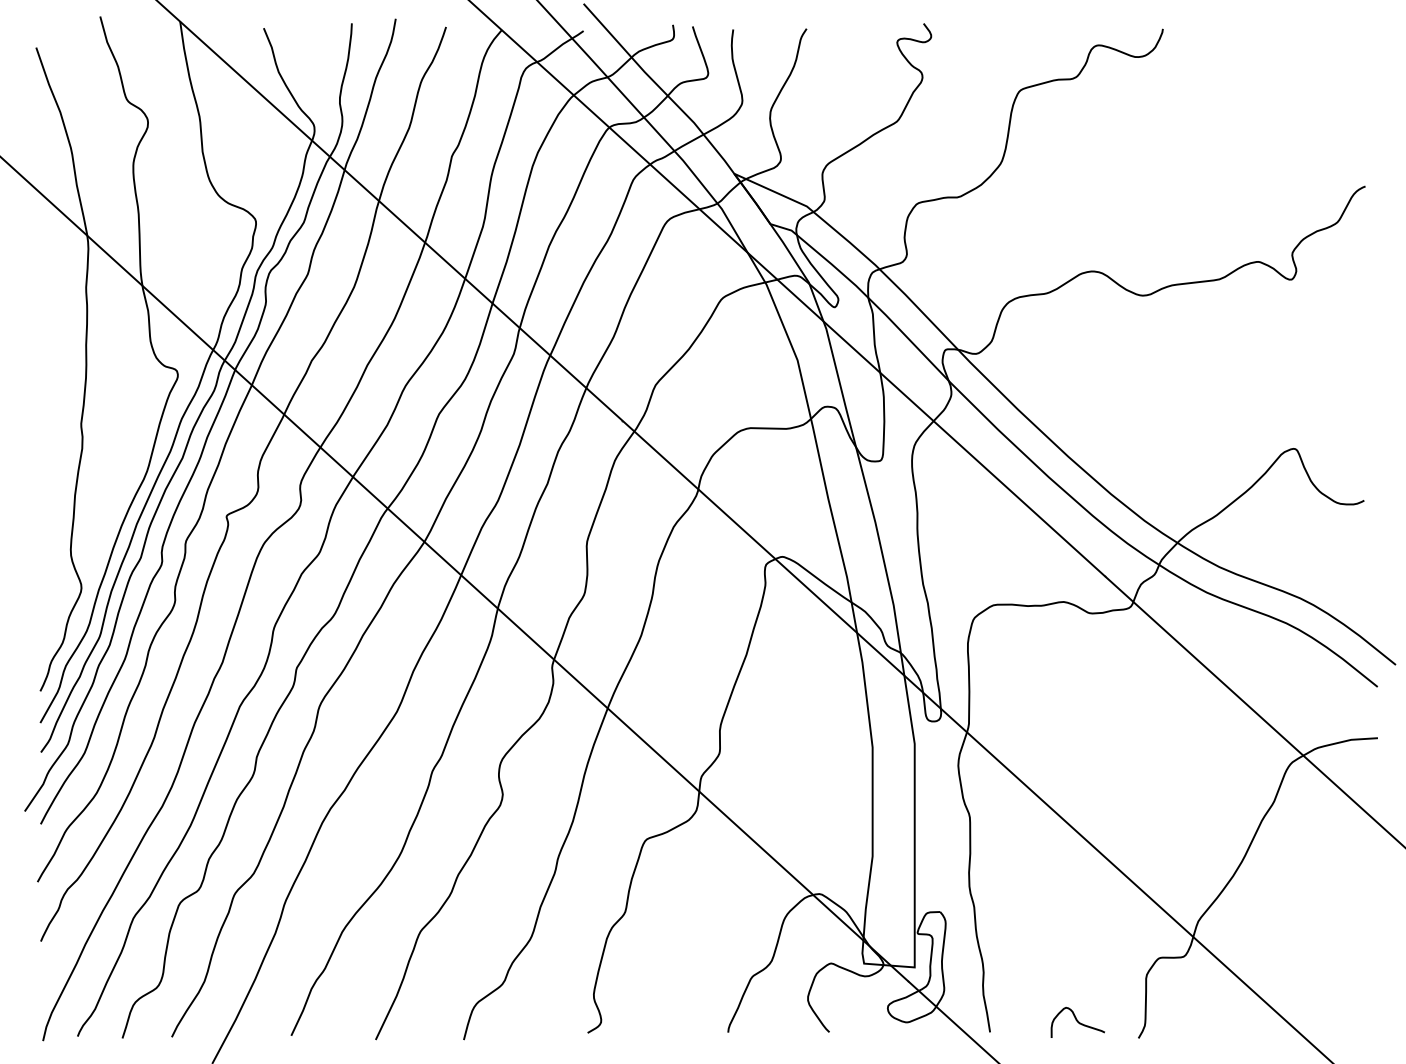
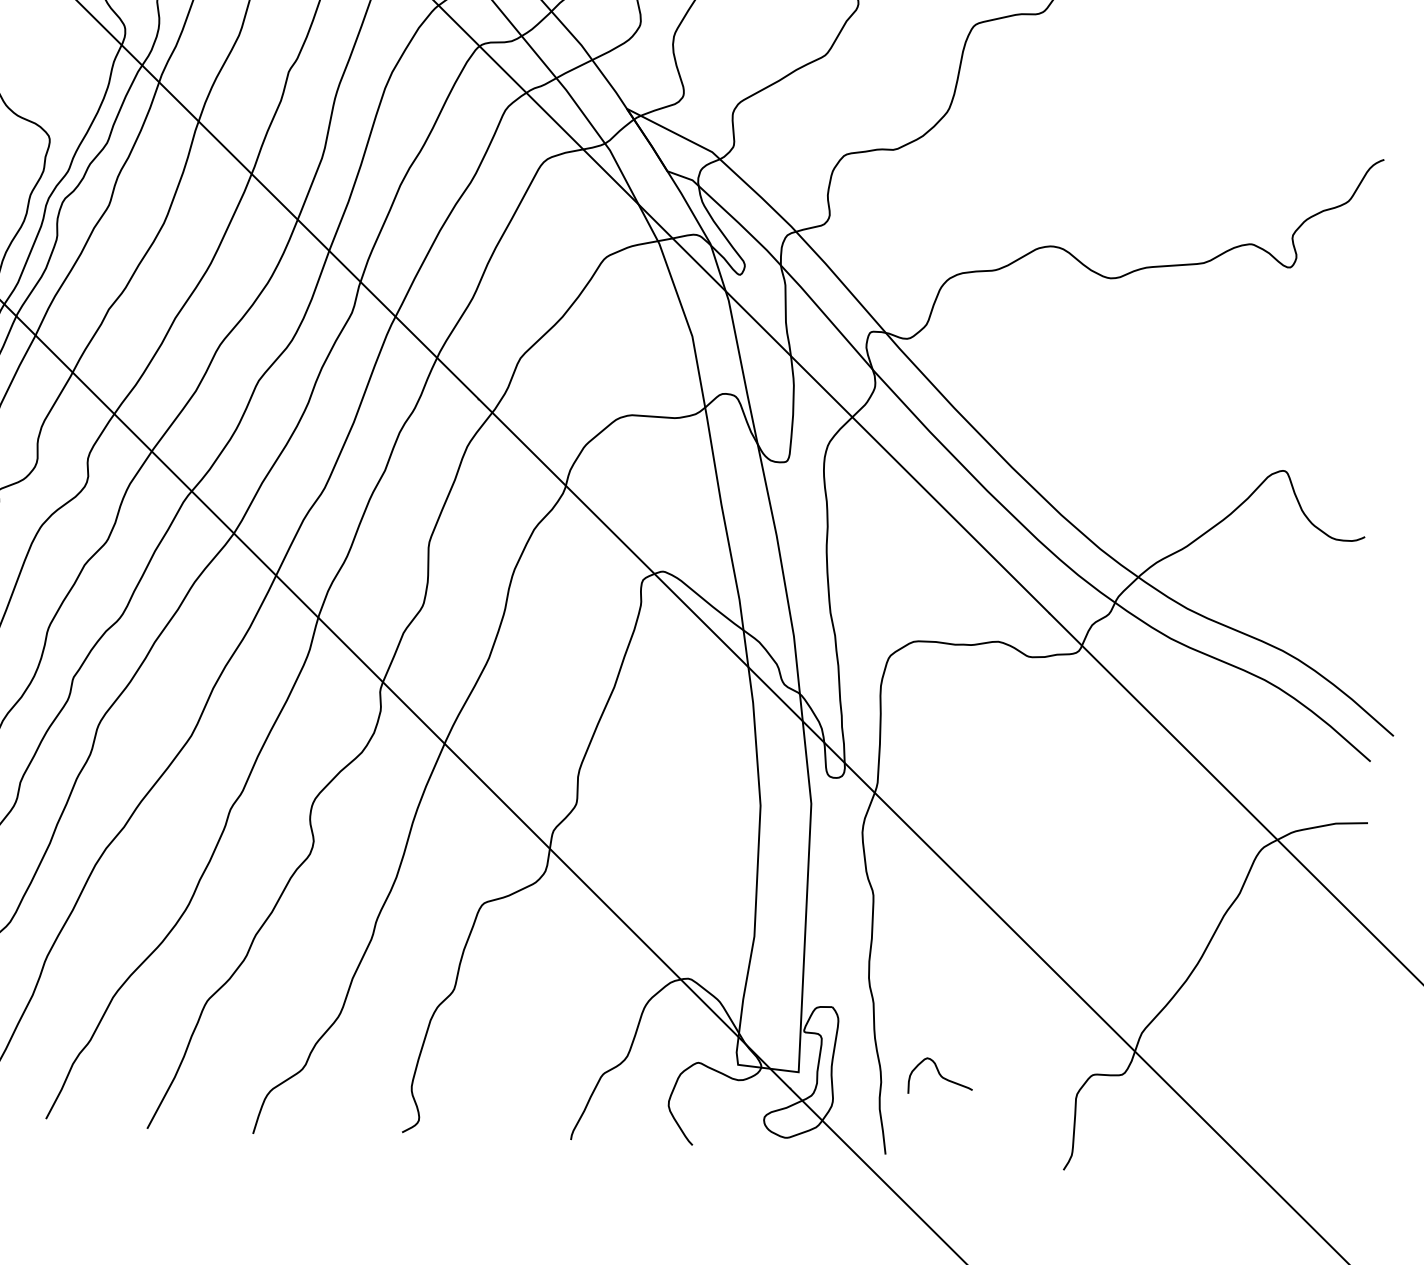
curve: (1077, 1021) -> (940, 1075), moved

